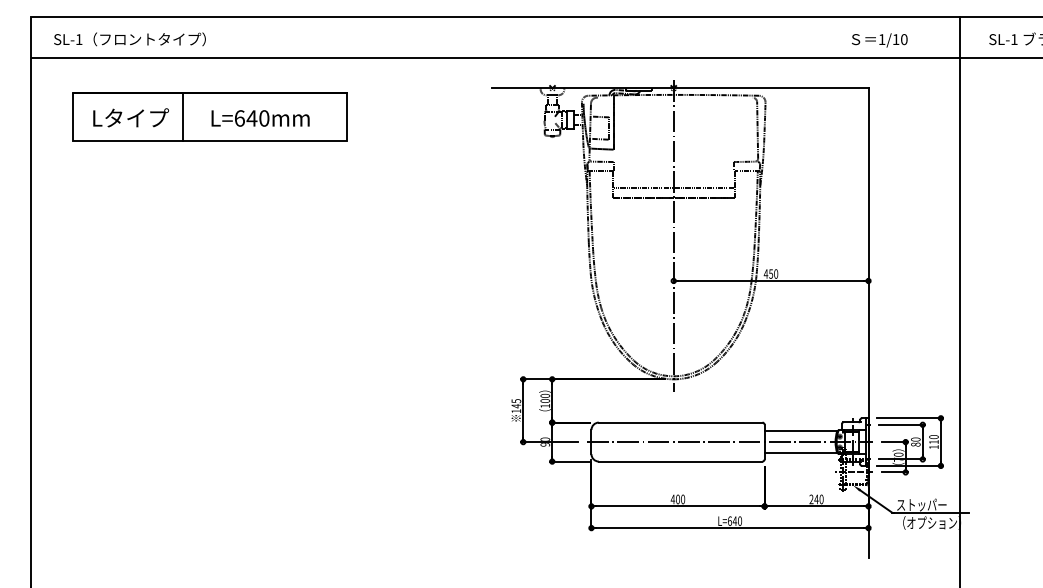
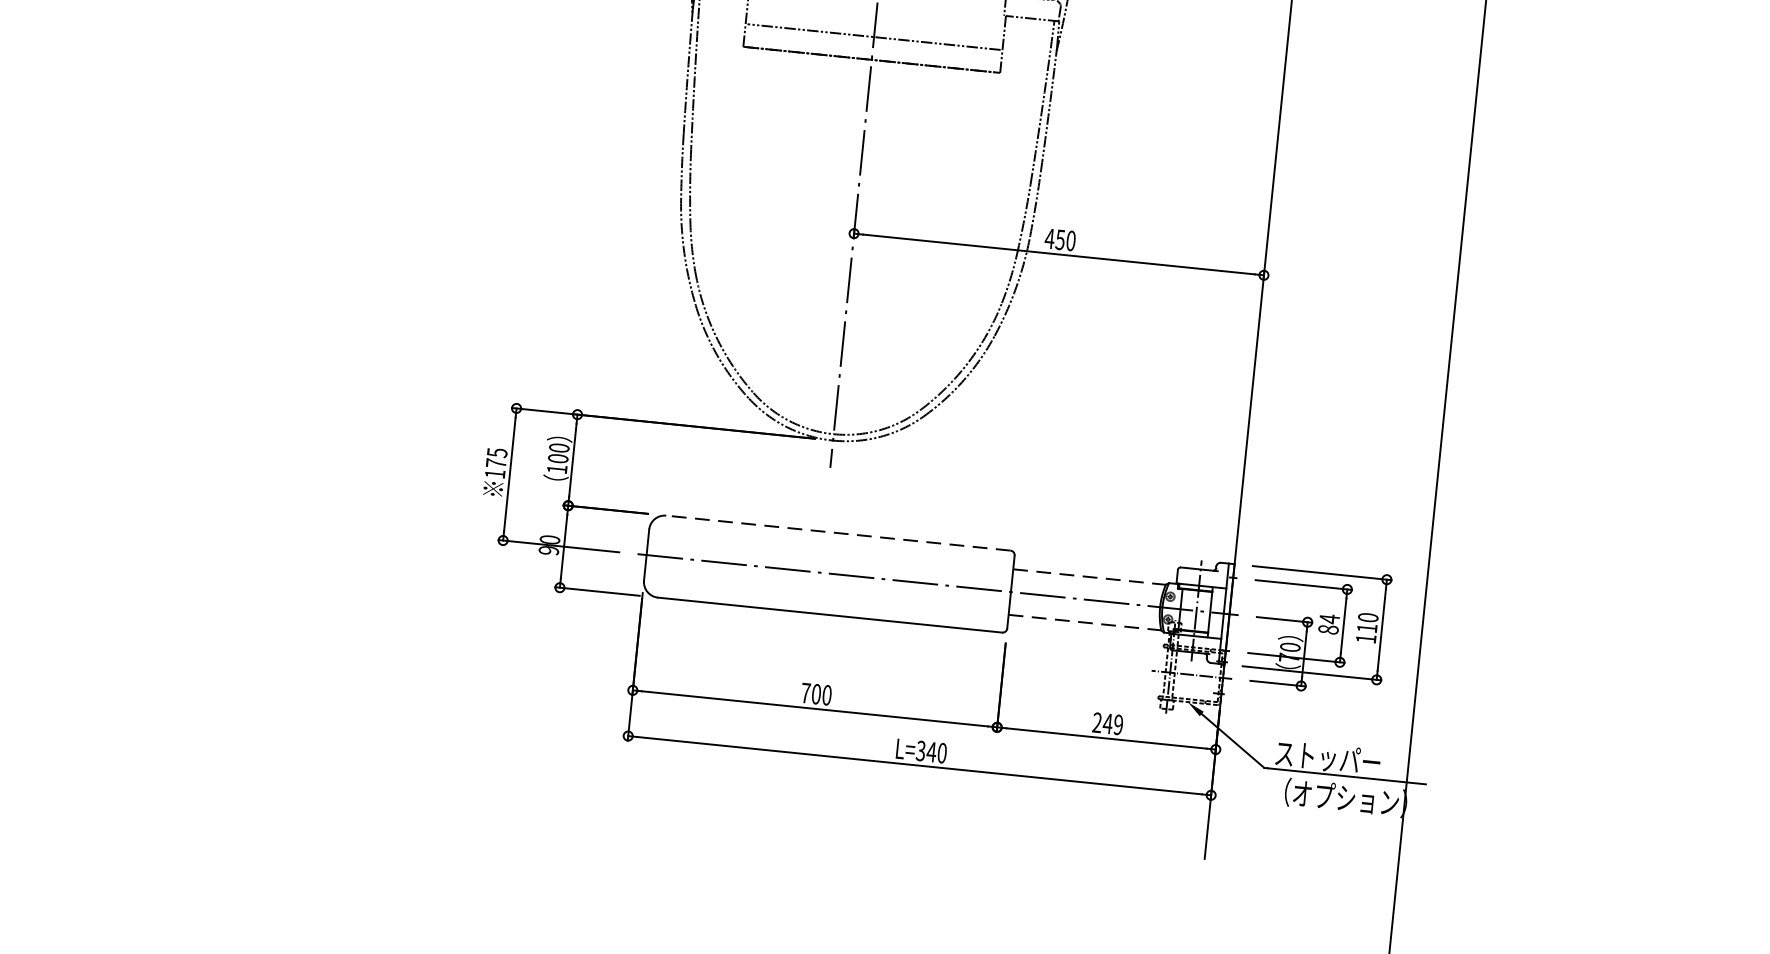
text: (516, 406) -> (496, 464), 145 -> 175
line: (680, 422) -> (838, 532), solid -> dashed
line: (801, 431) -> (1090, 577), solid -> dashed
text: (915, 439) -> (1328, 618), 80 -> 84
line: (801, 452) -> (1086, 621), solid -> dashed
text: (672, 499) -> (804, 693), 400 -> 700
text: (821, 499) -> (1118, 725), 240 -> 249
text: (729, 520) -> (920, 749), L=640 -> L=340

